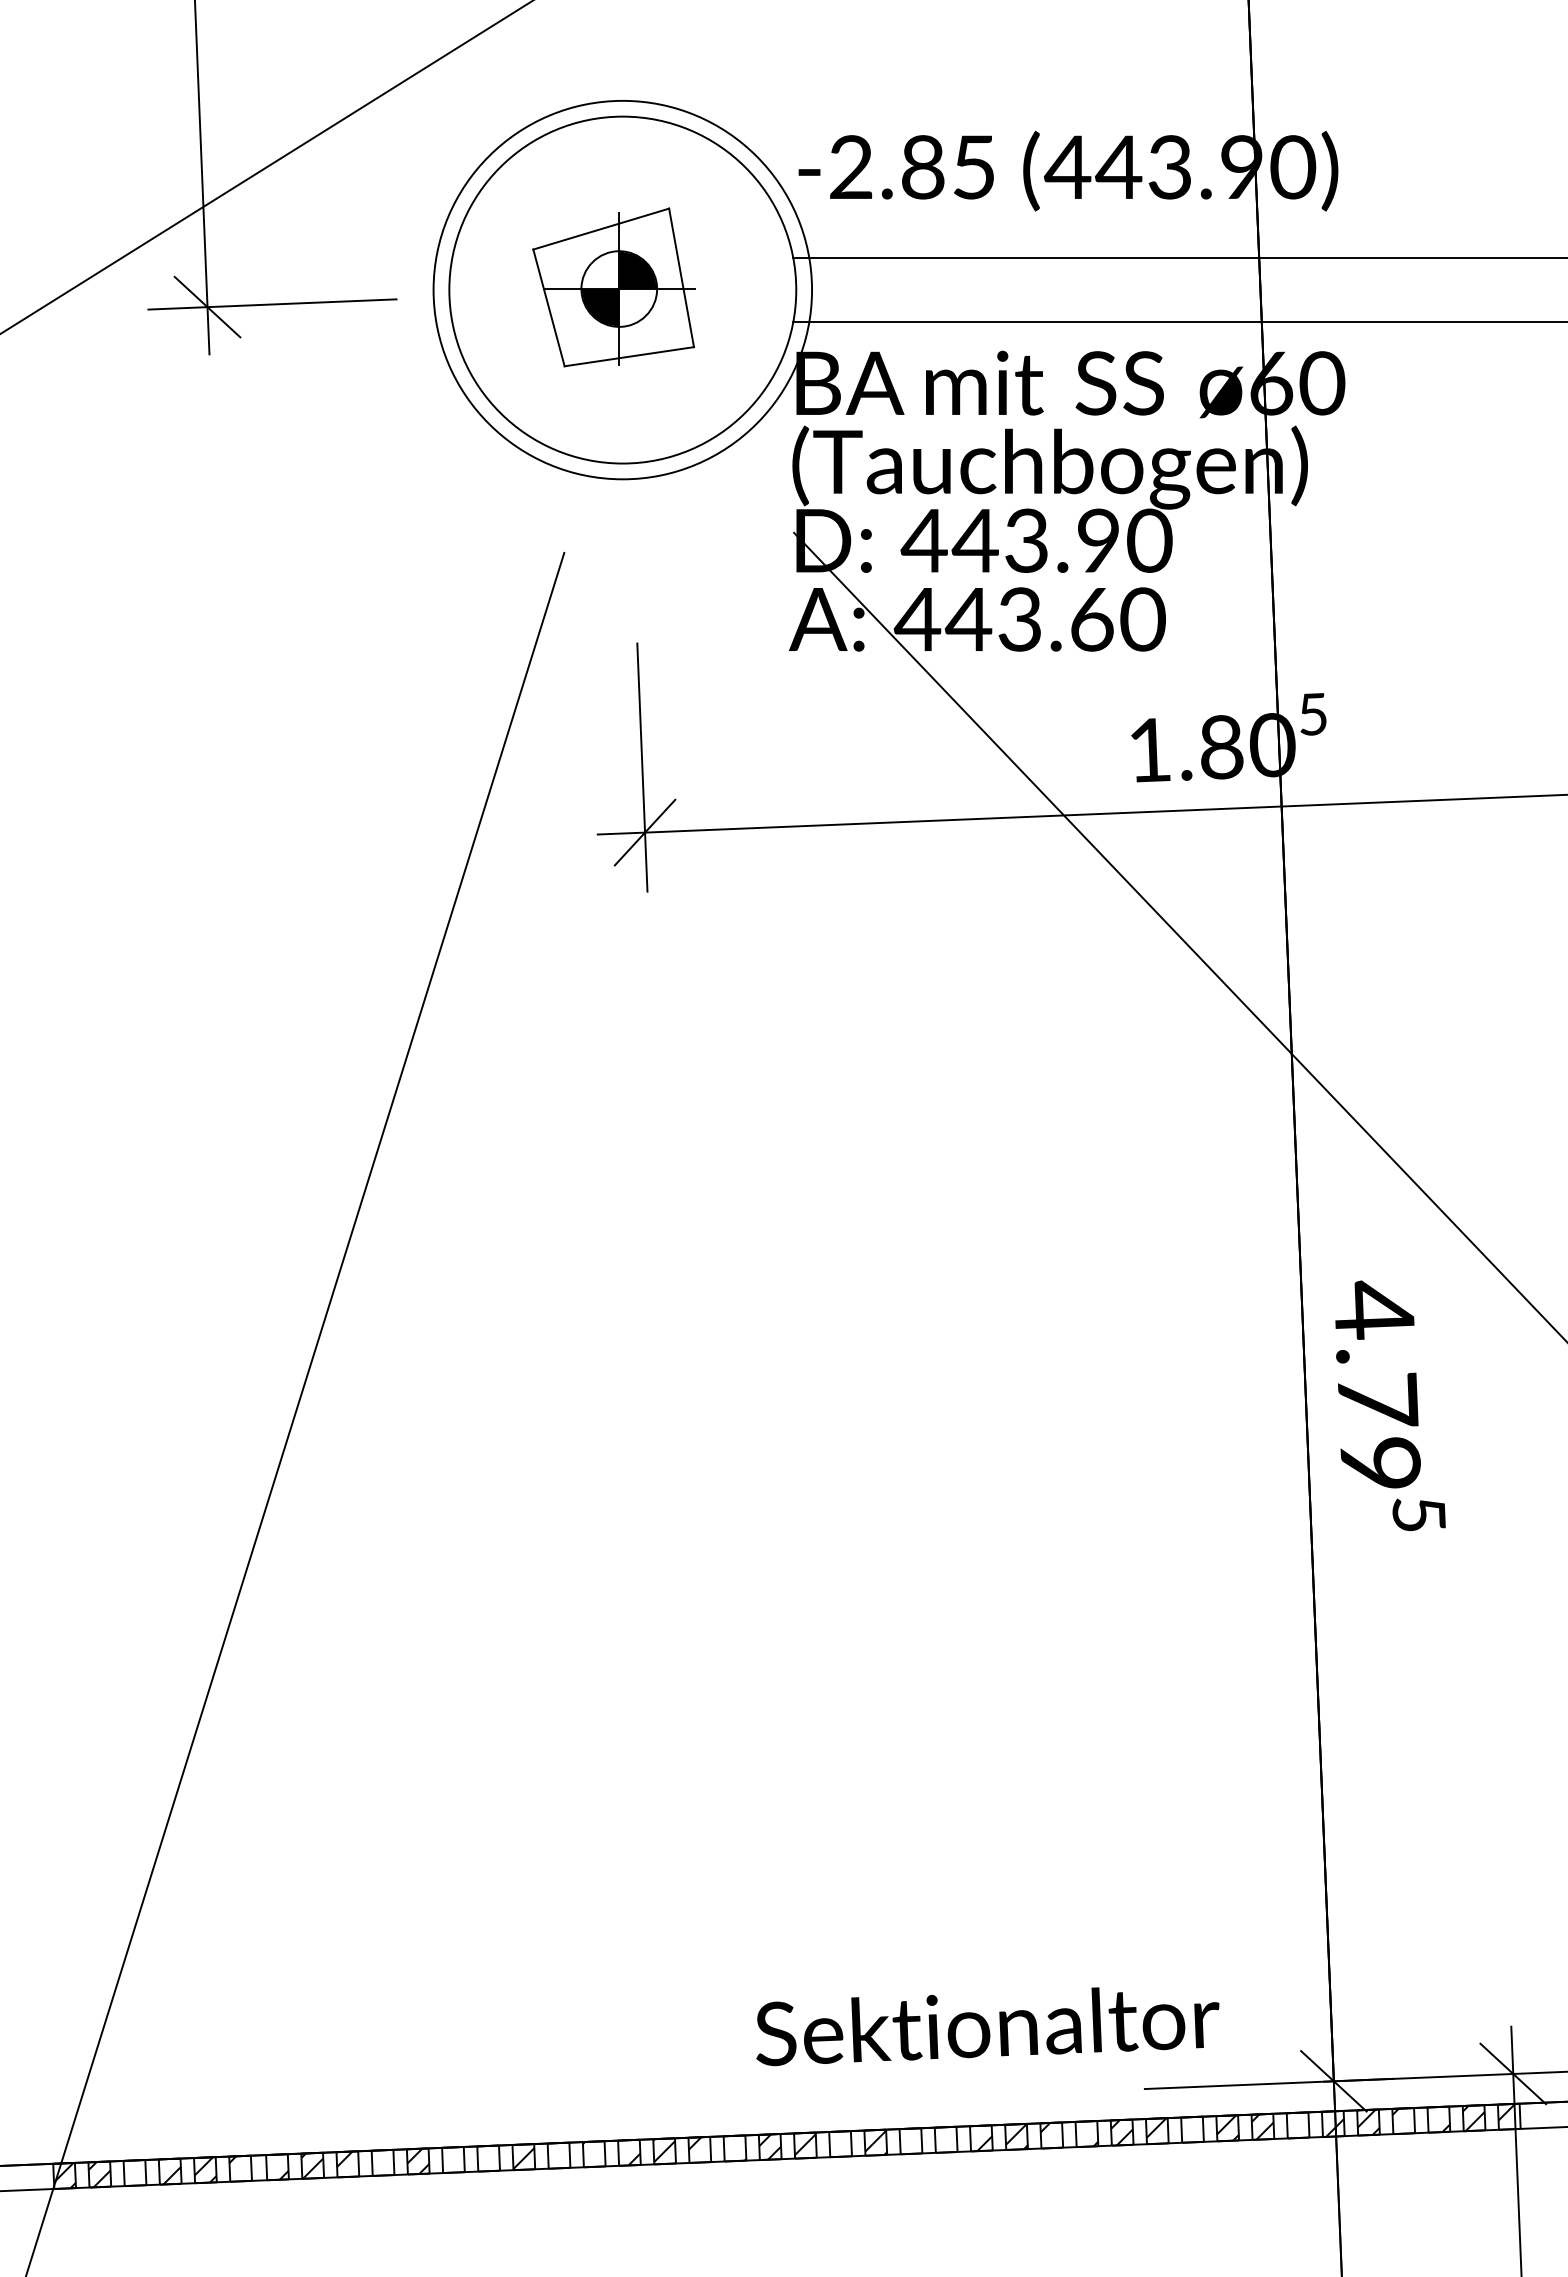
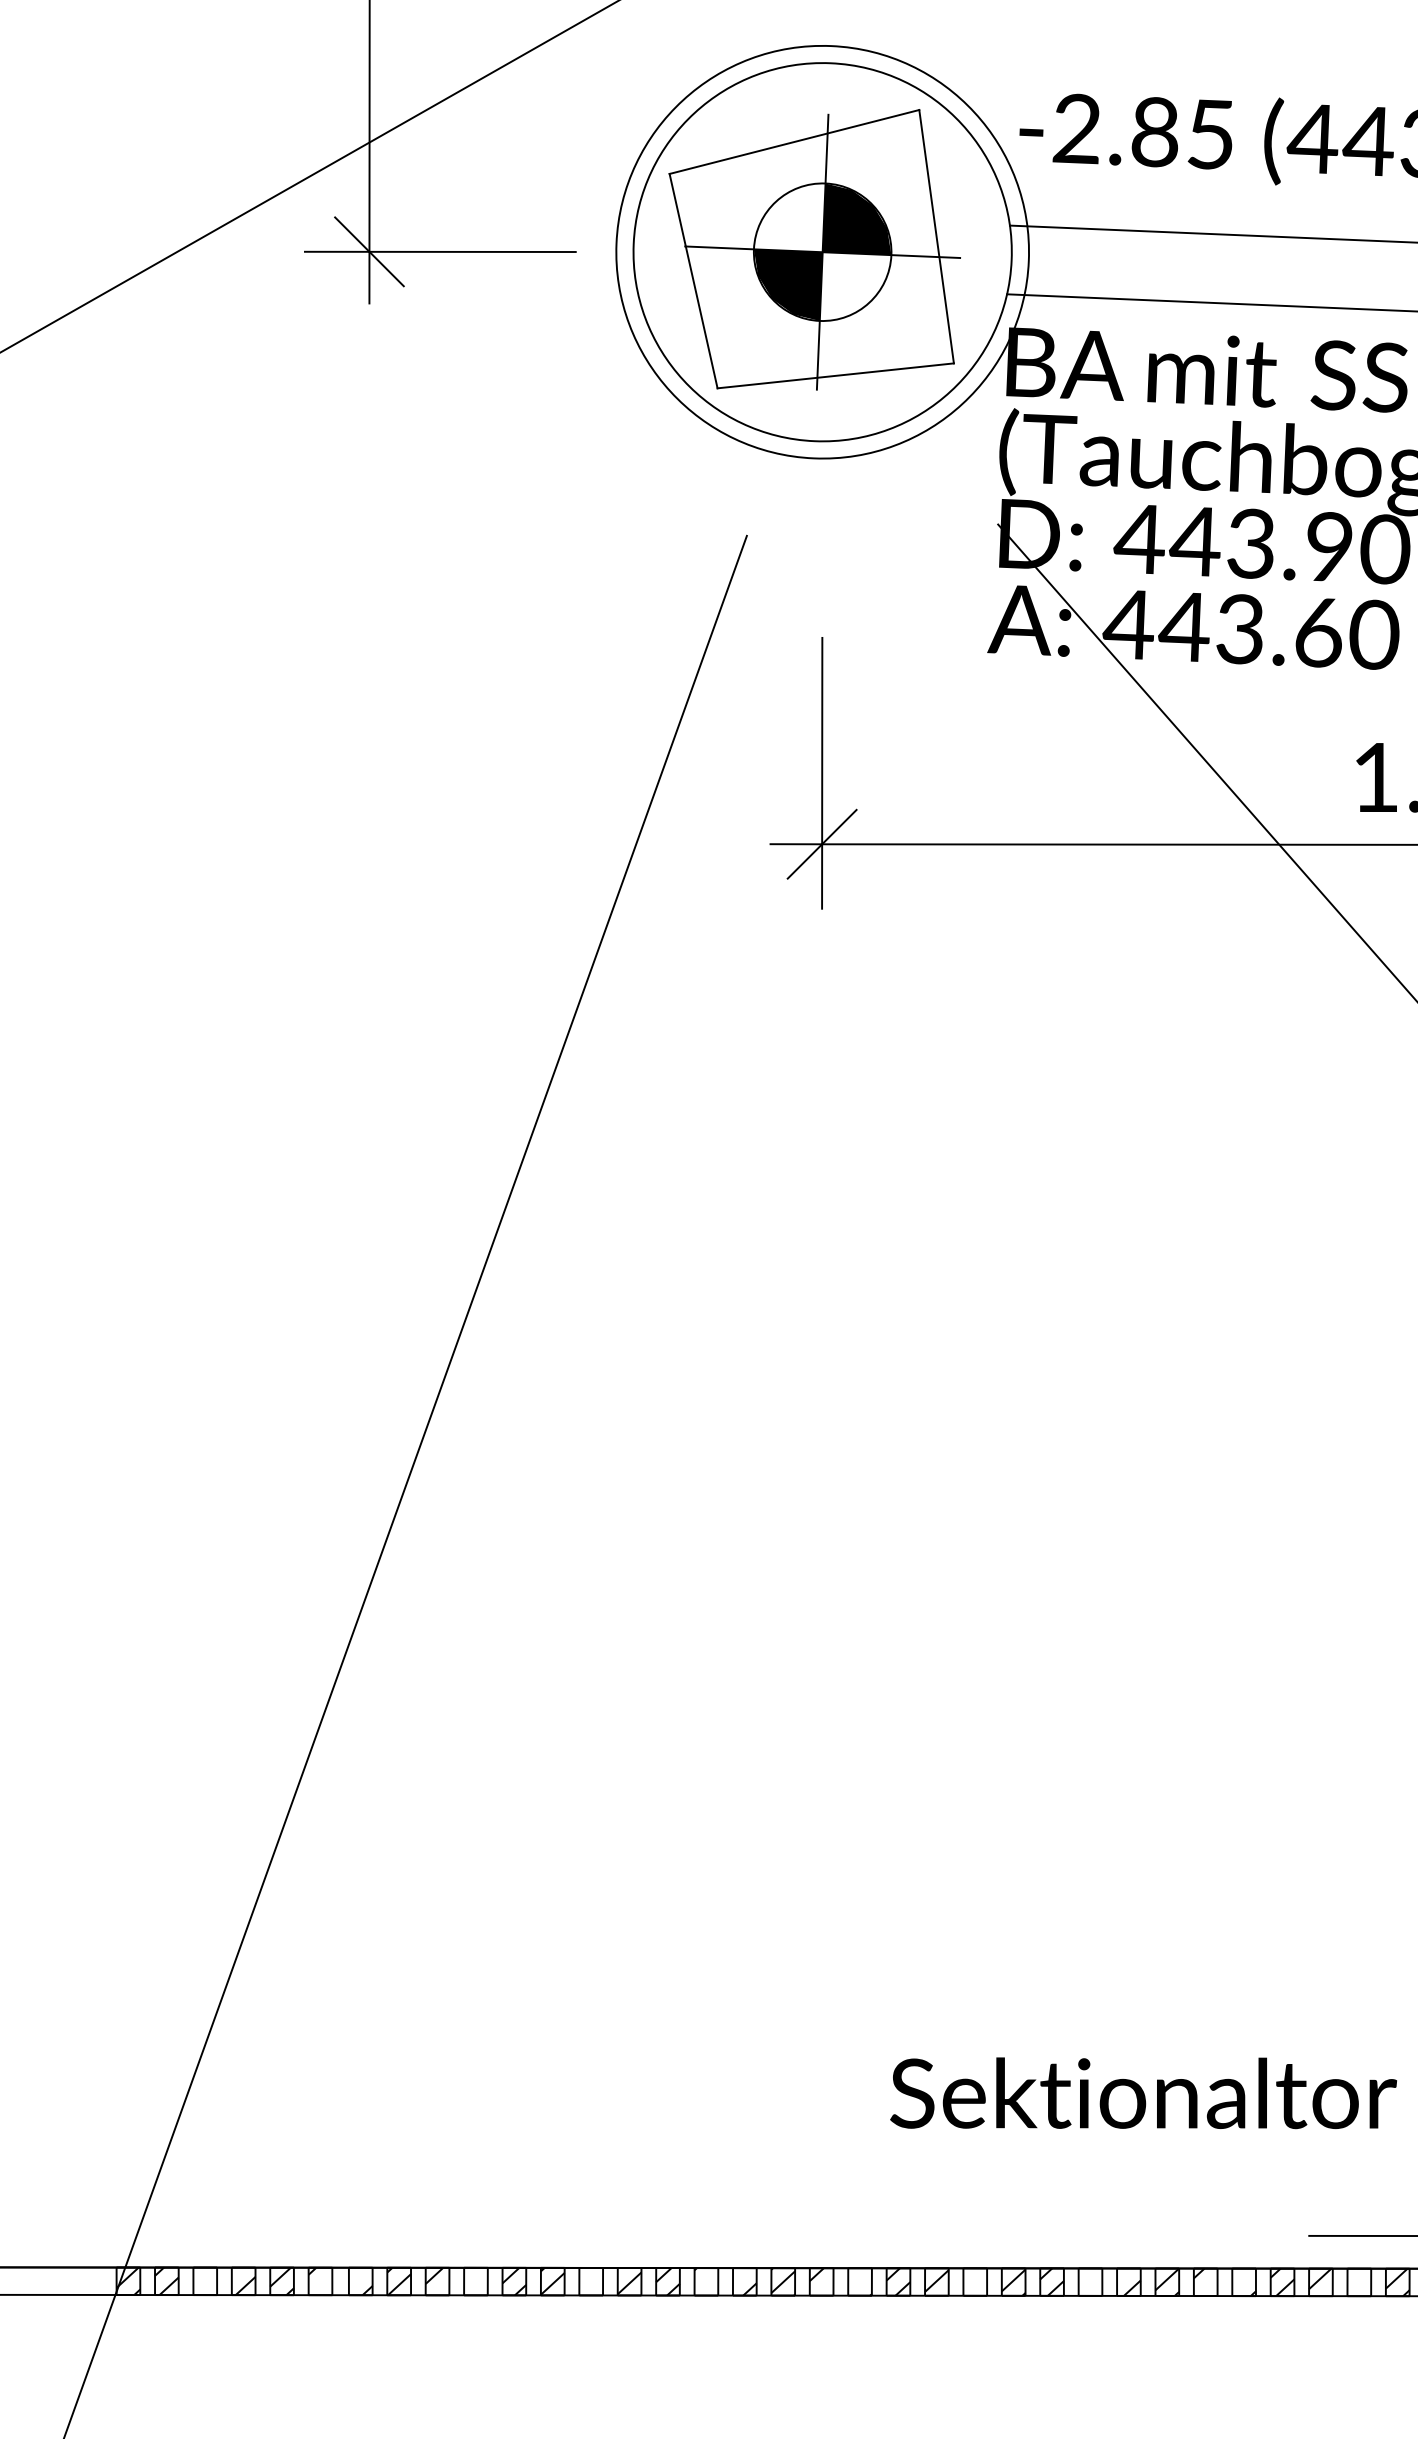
part: (613, 287) -> (812, 248), size x1.67
text: (987, 2026) -> (1143, 2095), moved
hatch: (910, 2141) -> (1051, 2282), added
hatch: (558, 2155) -> (667, 2281), added
hatch: (452, 2159) -> (551, 2281), added

